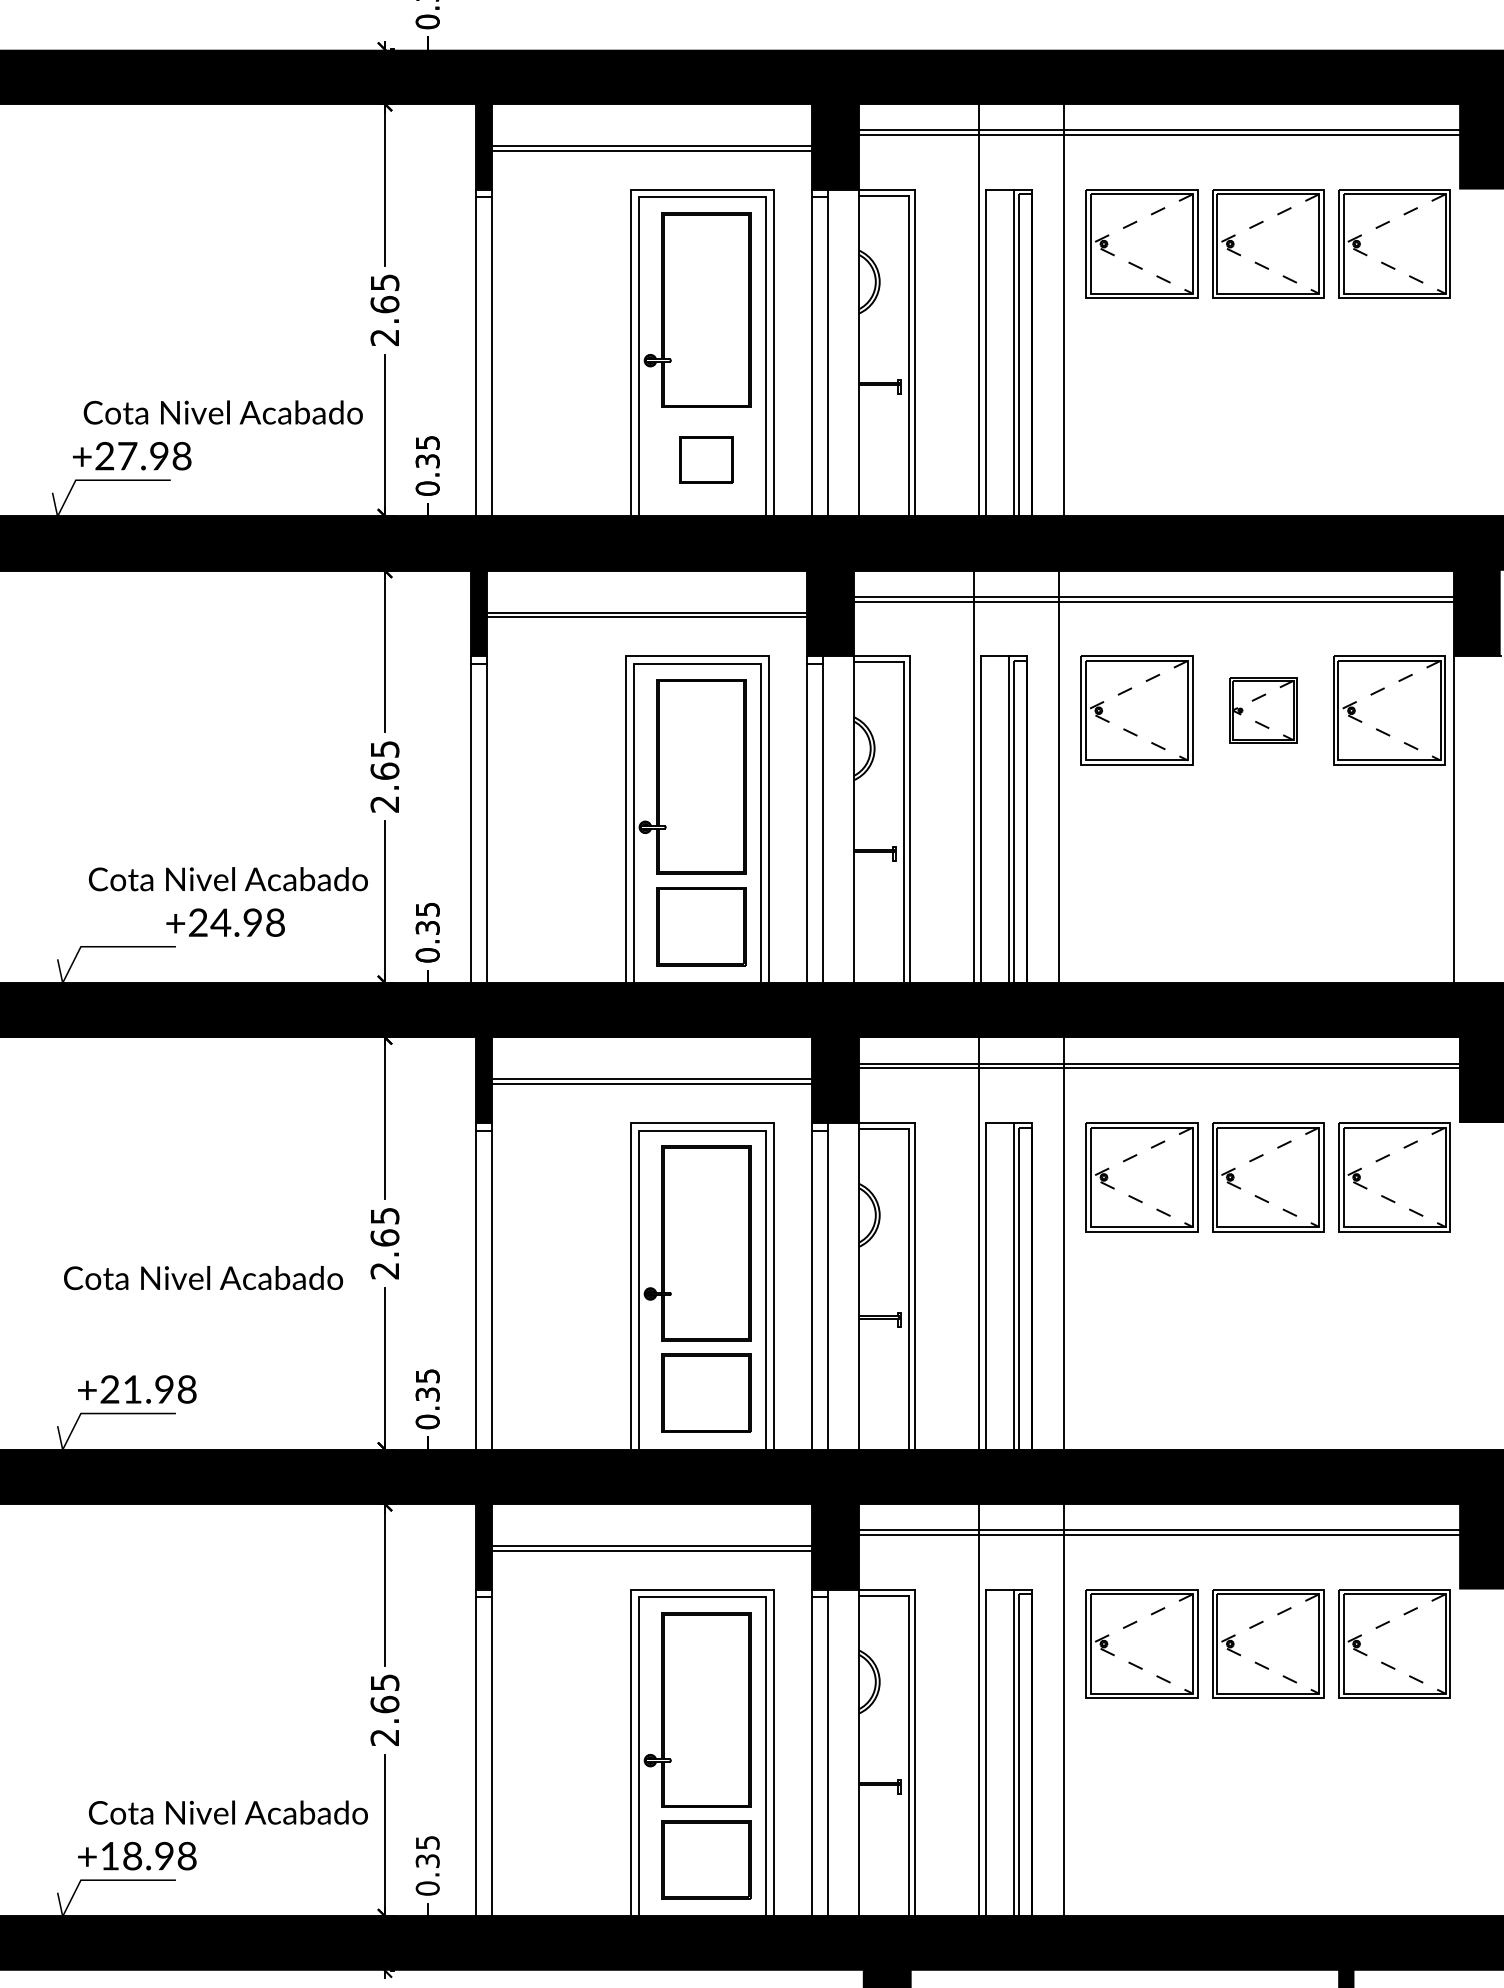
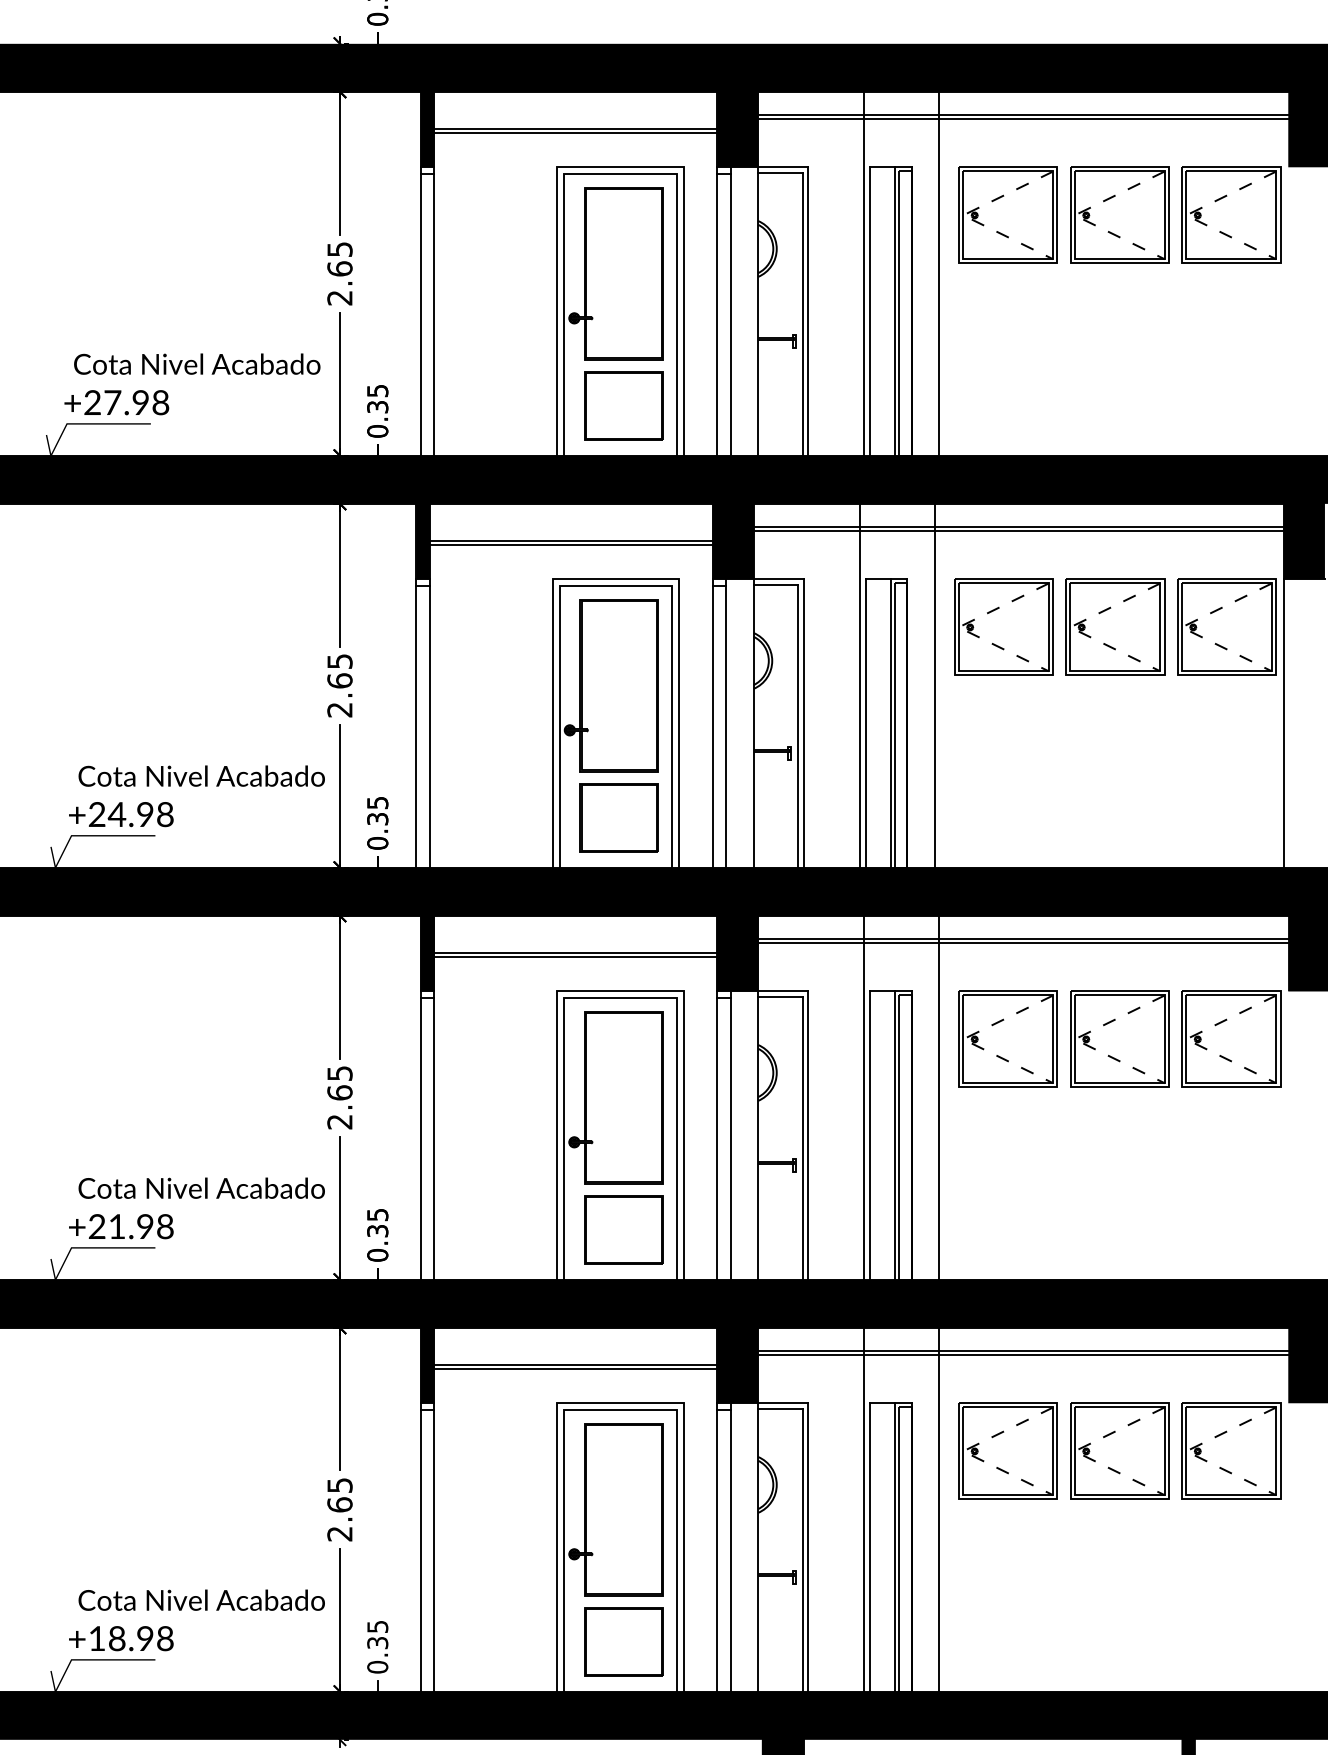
part: (706, 459) -> (623, 405), size x1.67
part: (1263, 709) -> (1115, 626), size x1.67
text: (225, 922) -> (121, 814), moved
text: (203, 1277) -> (201, 1187), moved

